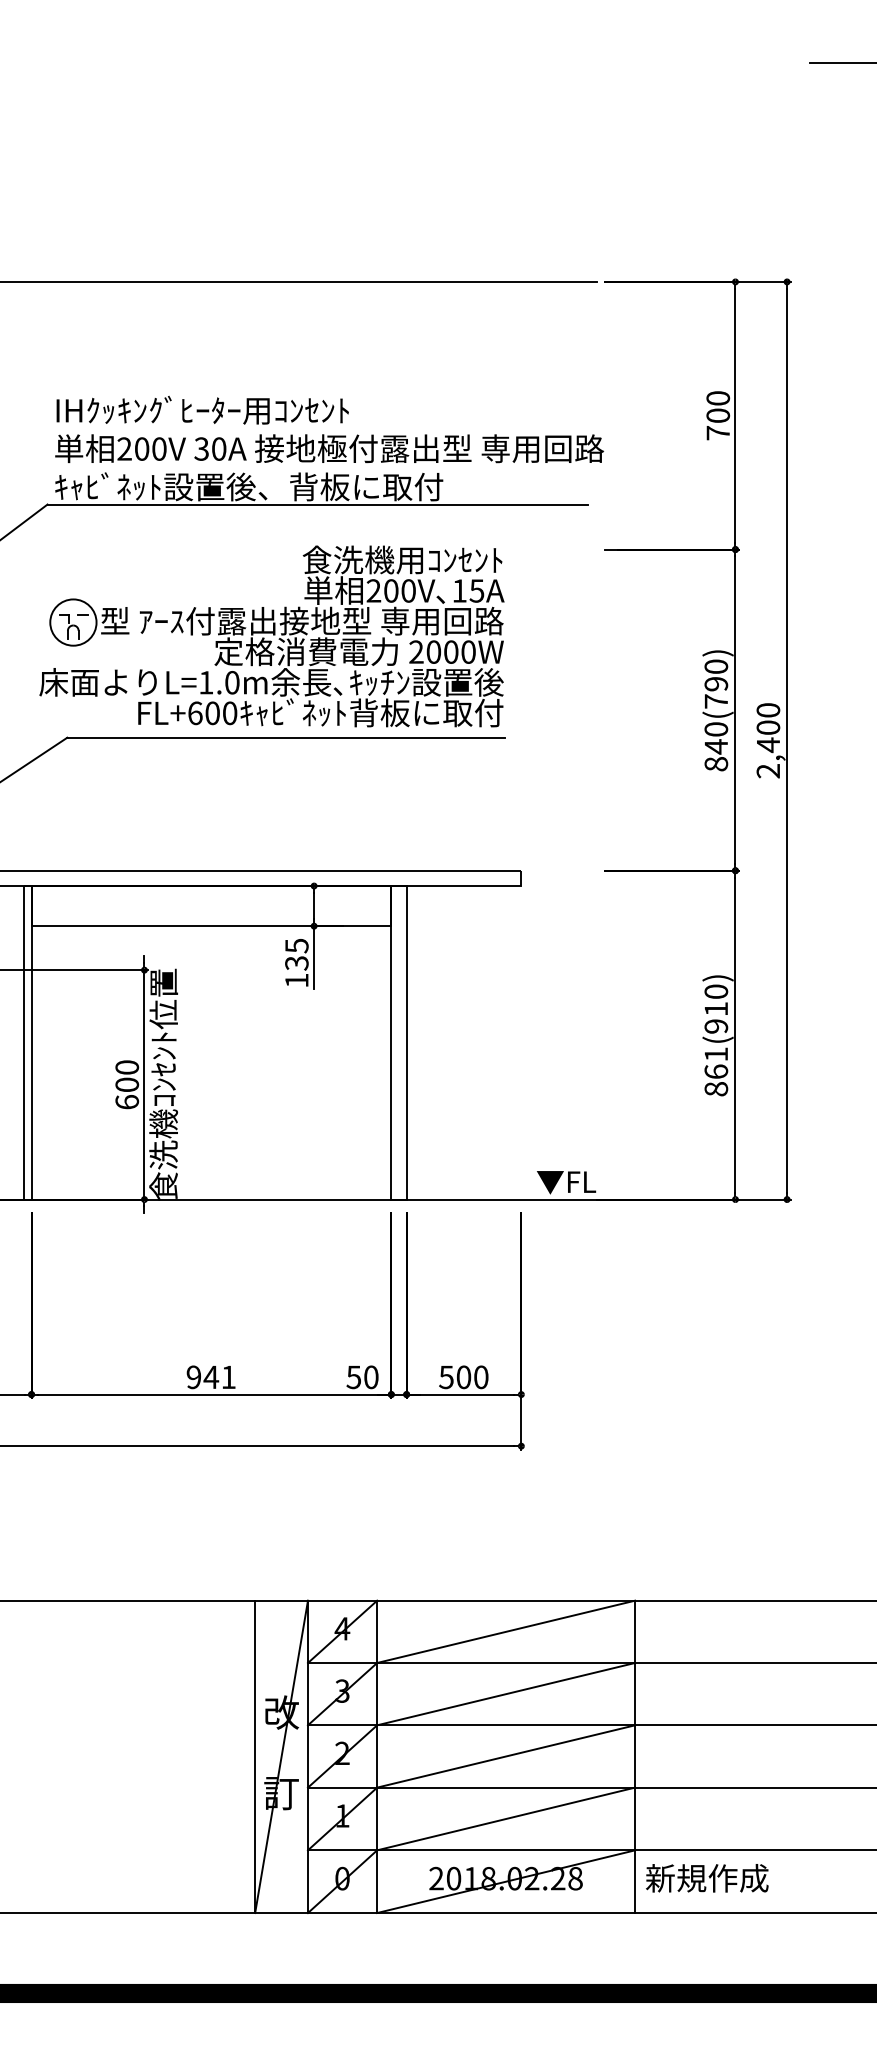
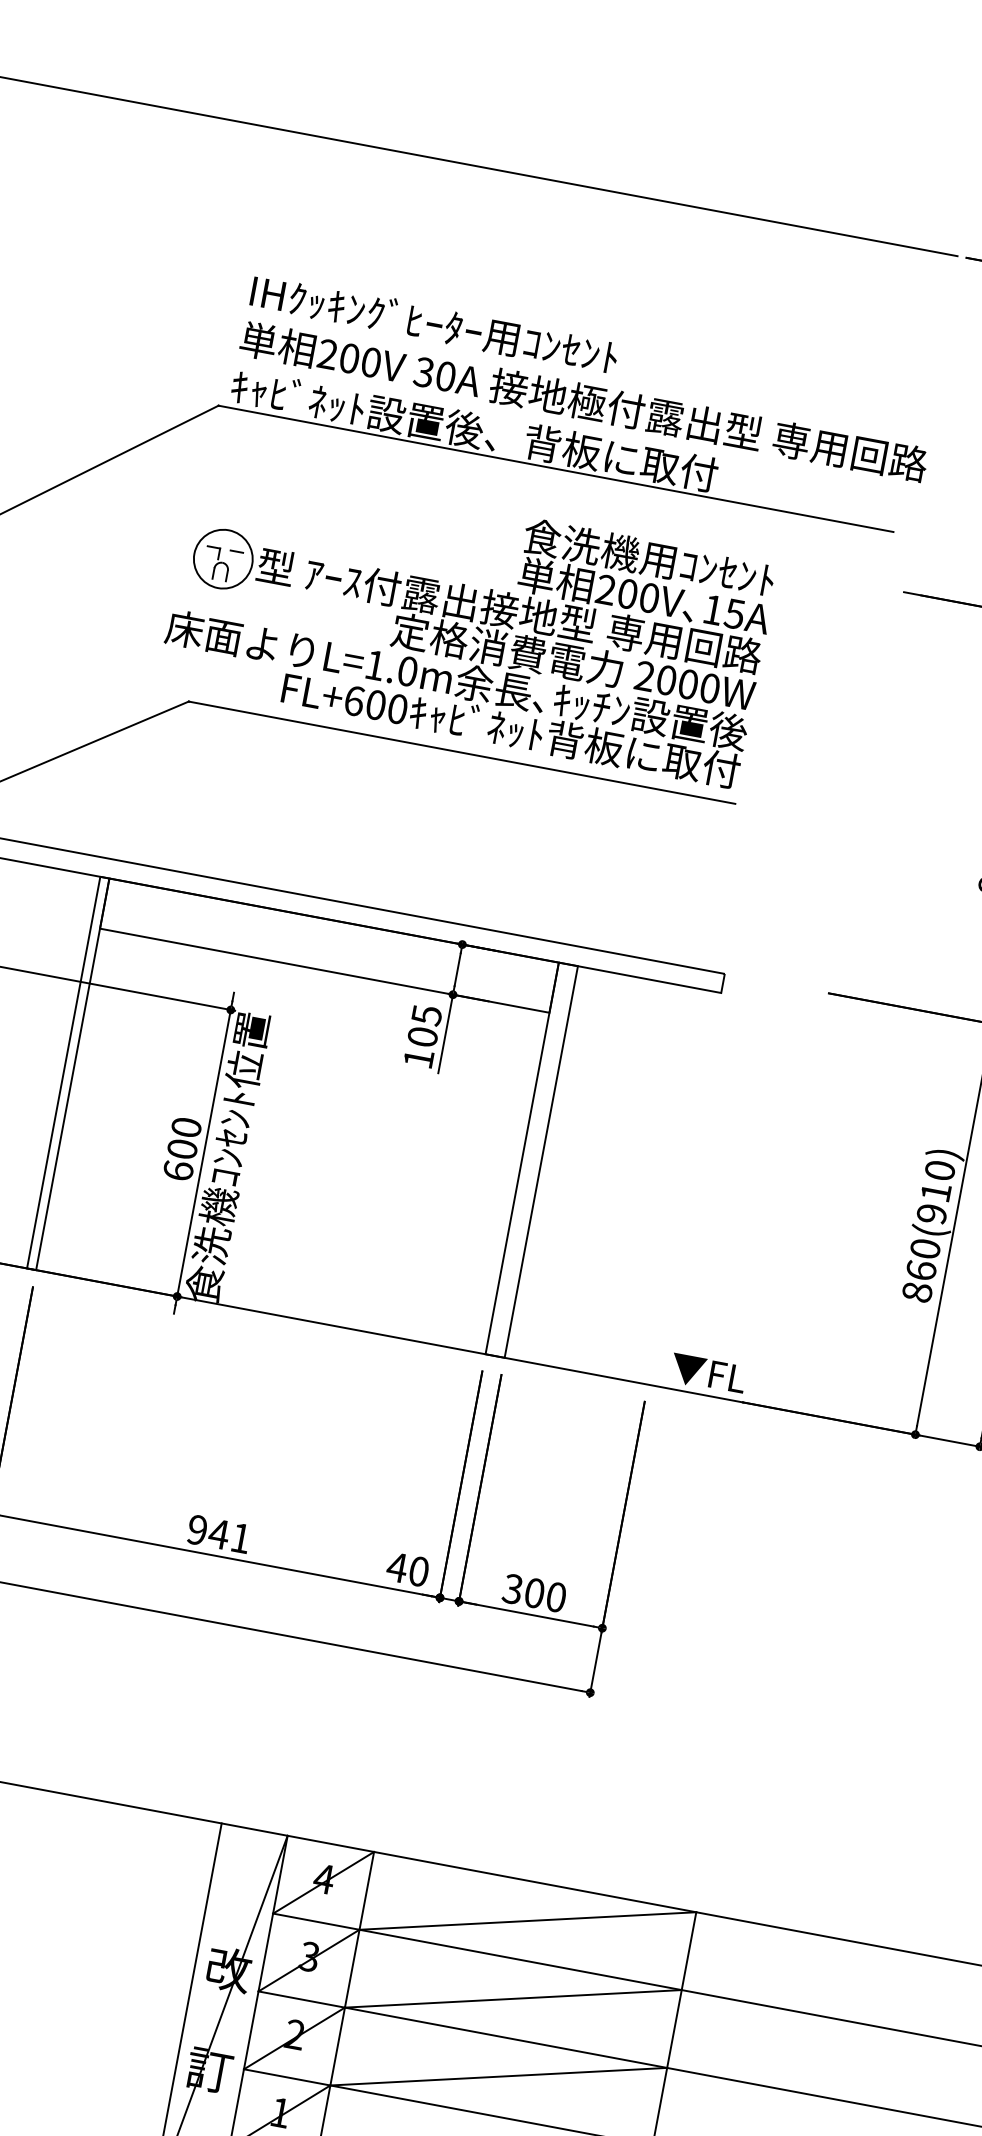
text: (296, 963) -> (422, 1037), 135 -> 105
text: (716, 1054) -> (925, 1249), 861(910) -> 860(910)
text: (446, 1376) -> (513, 1588), 500 -> 300
text: (353, 1377) -> (396, 1567), 50 -> 40

